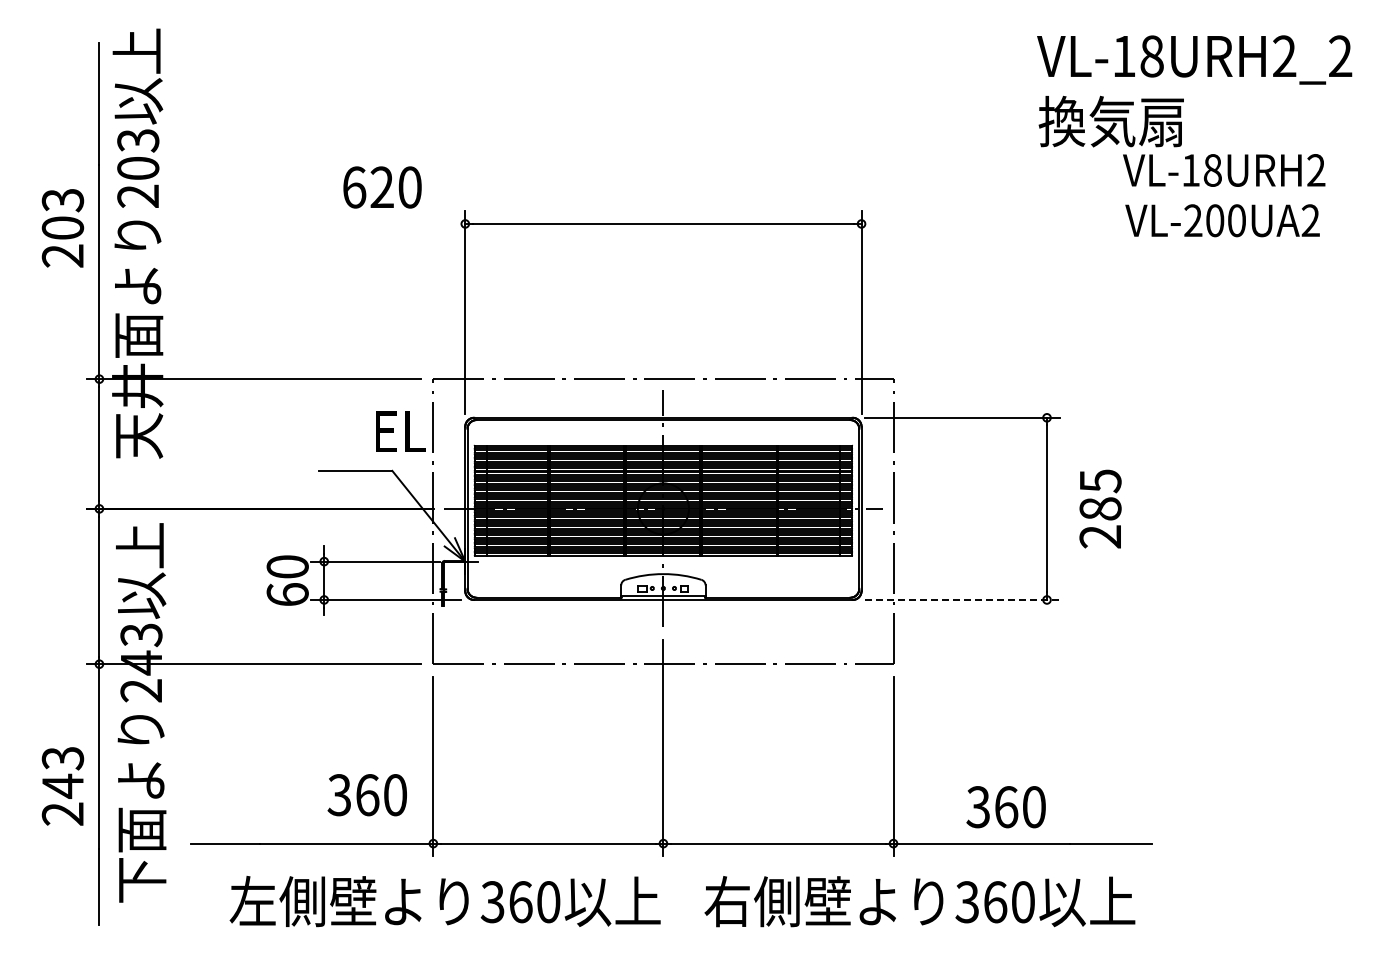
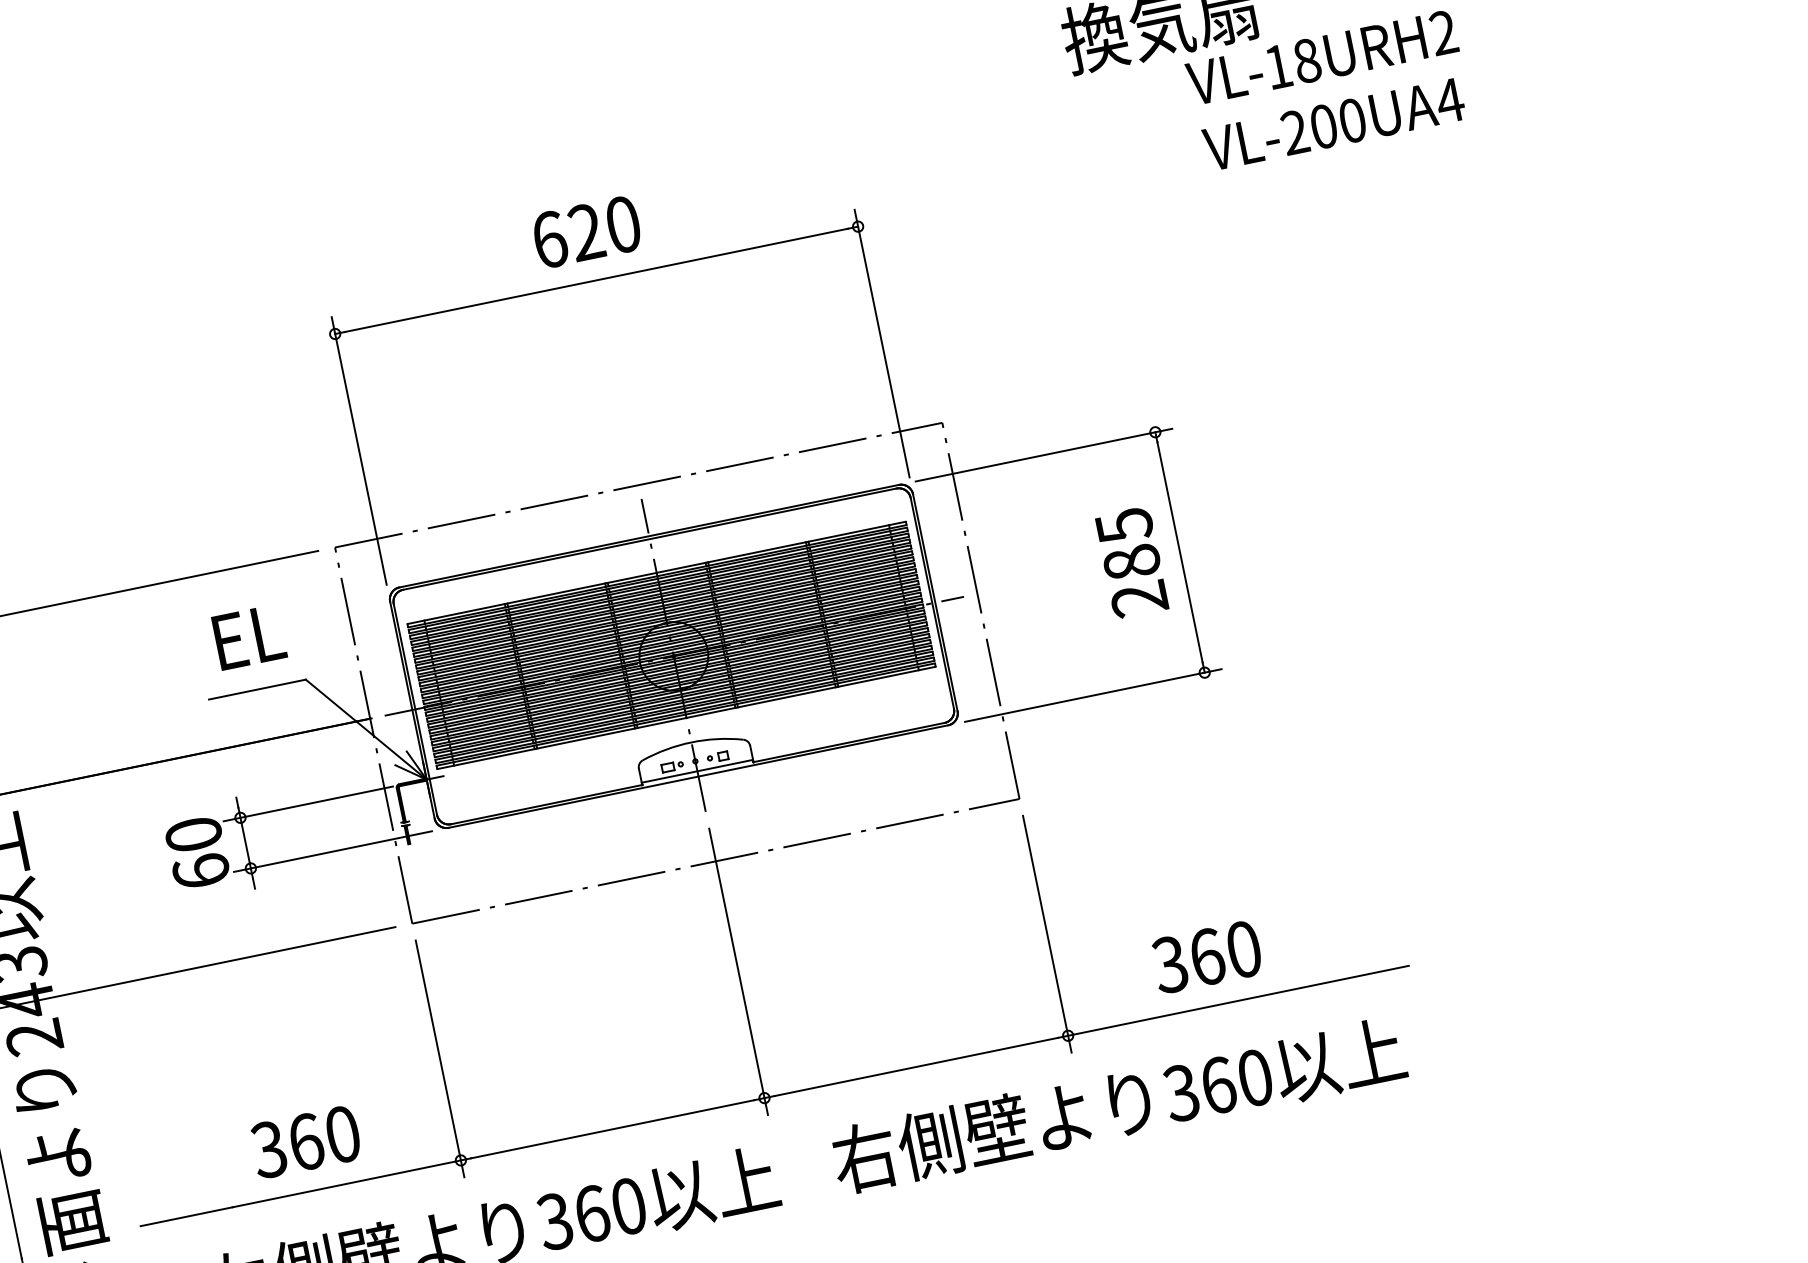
text: (382, 187) -> (586, 232), moved
text: (1310, 220) -> (1449, 100), VL-200UA2 -> VL-200UA4
text: (400, 431) -> (249, 637), moved
text: (1100, 508) -> (1131, 561), moved
line: (963, 599) -> (1094, 694), dashed -> solid
text: (366, 795) -> (304, 1142), moved

